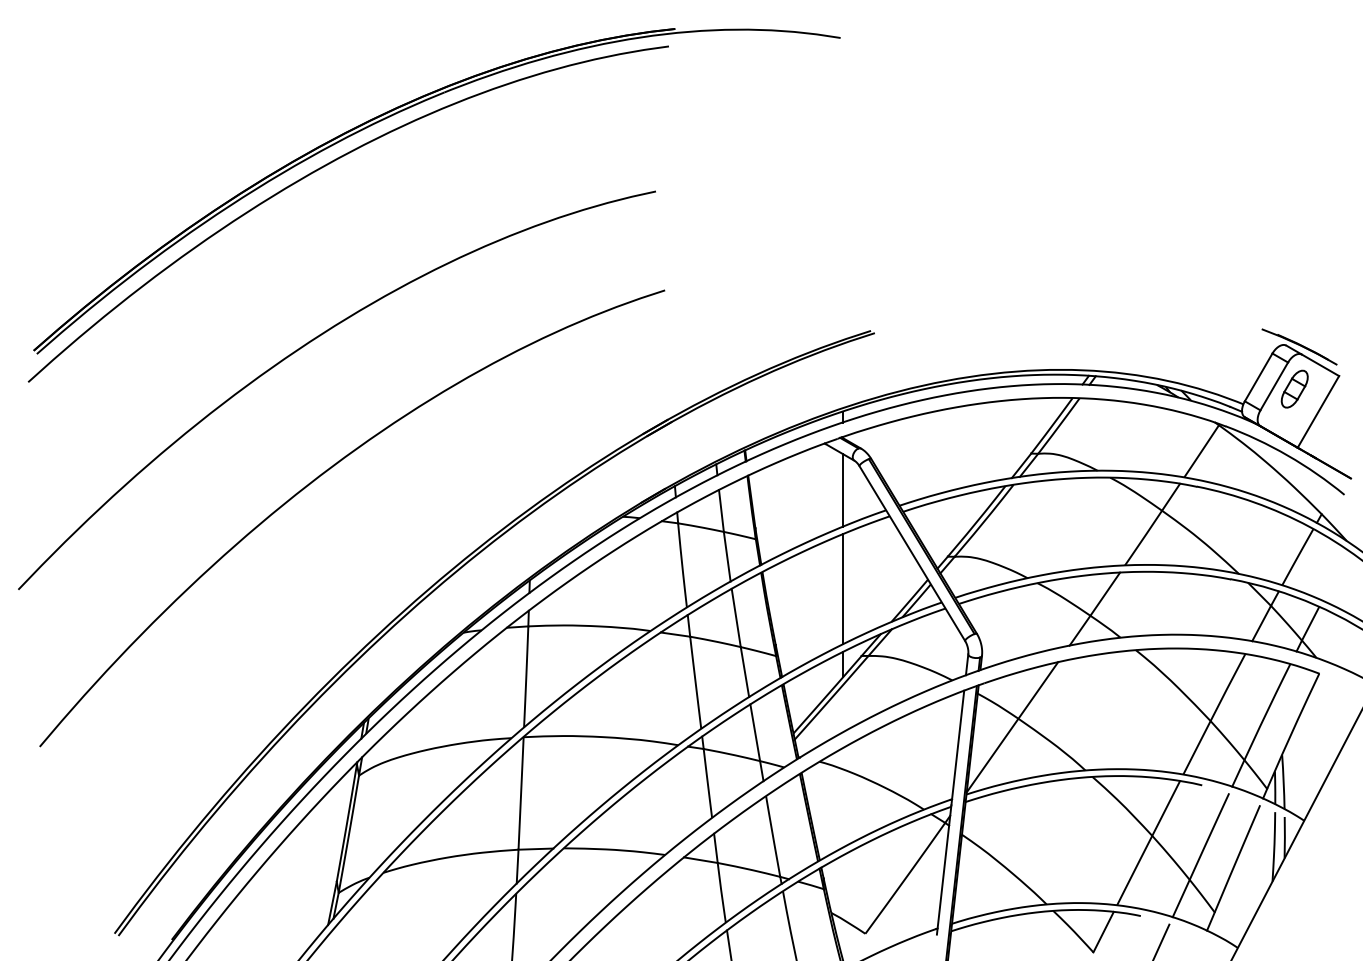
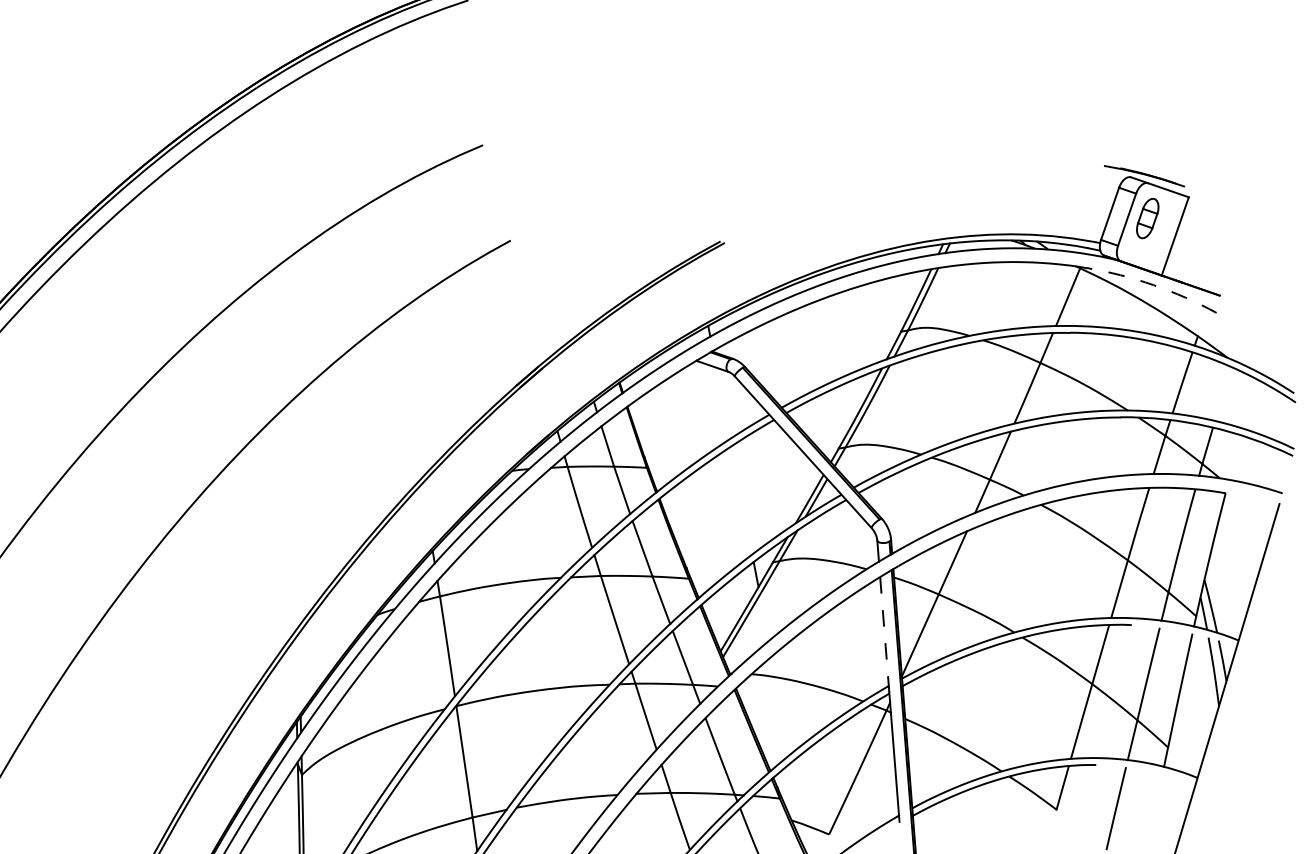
arc: (1287, 455) -> (1153, 285), solid -> dashed
line: (842, 490) -> (722, 403), removed
line: (842, 589) -> (741, 500), removed
line: (957, 748) -> (884, 635), solid -> dashed

